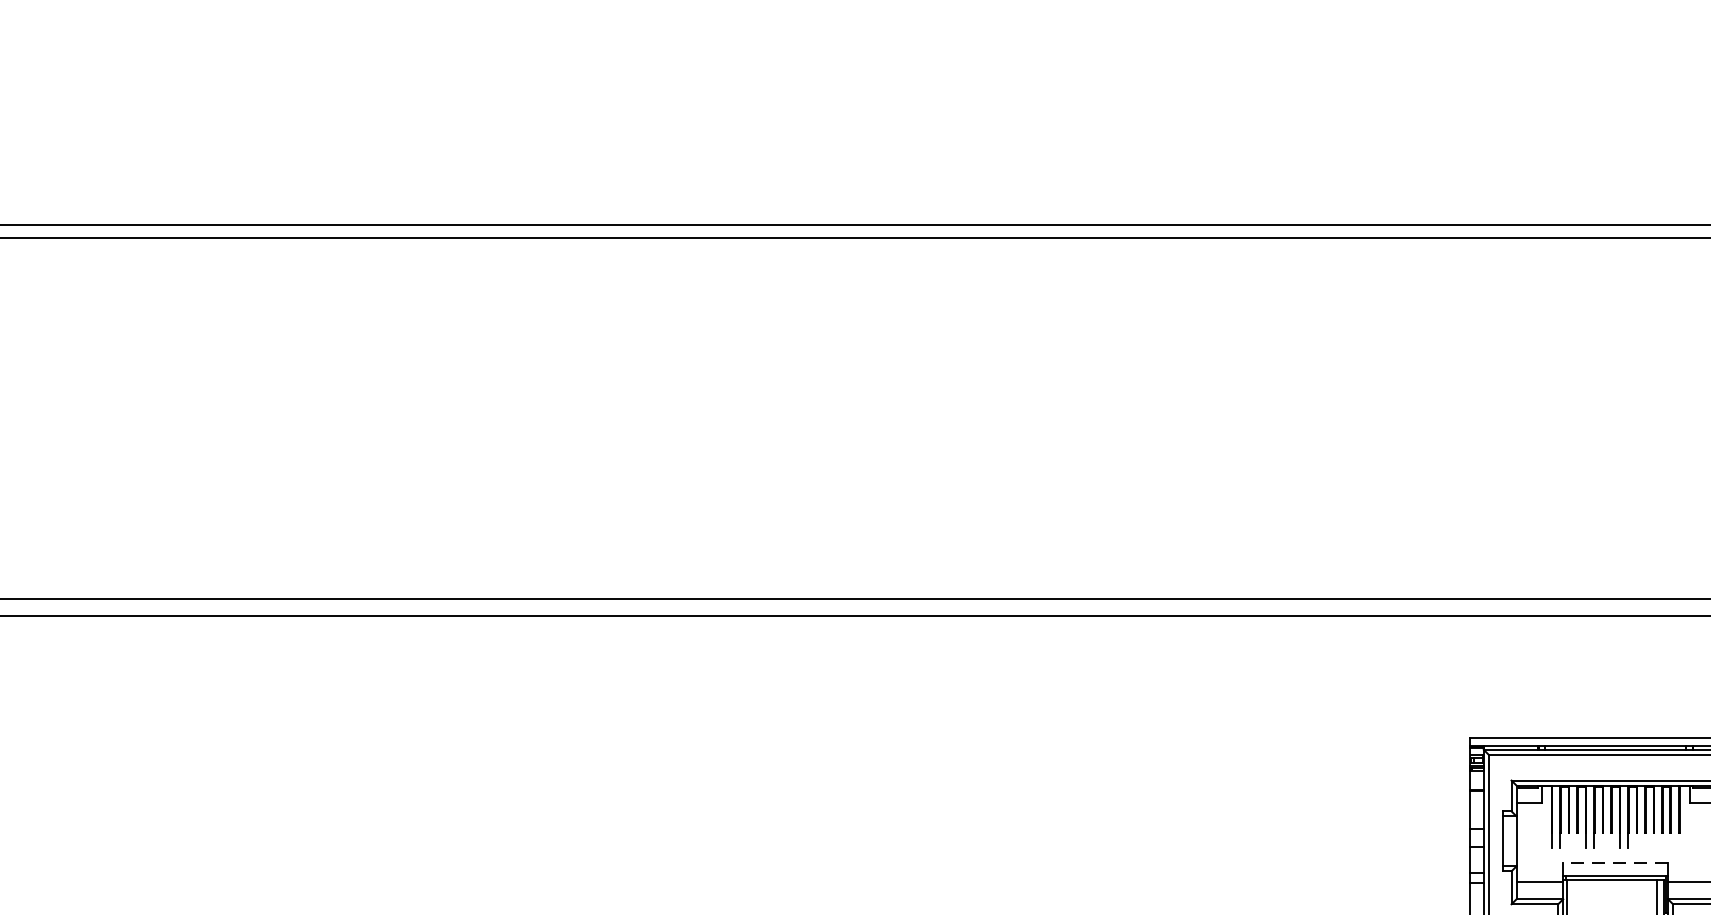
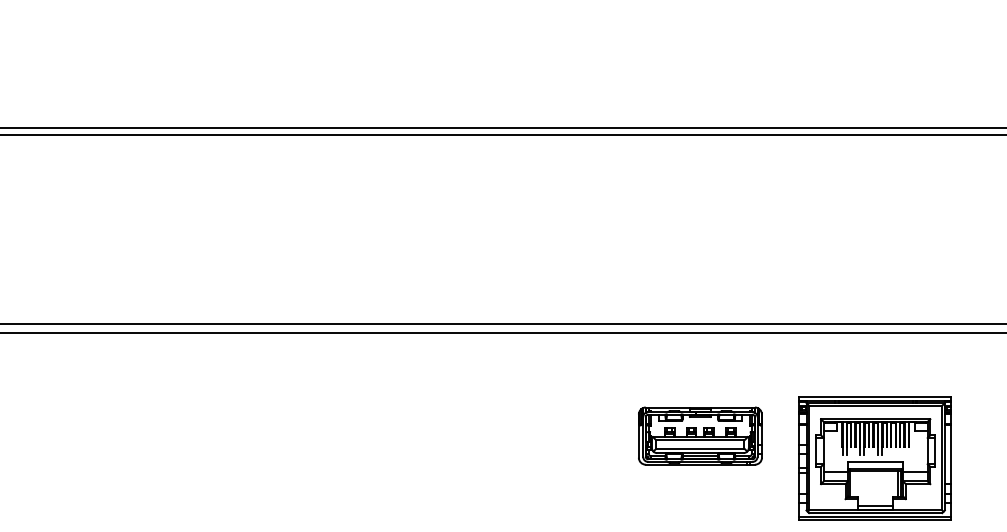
part: (1281, 811) -> (700, 435), added
line: (1615, 863) -> (875, 462), dashed -> solid

